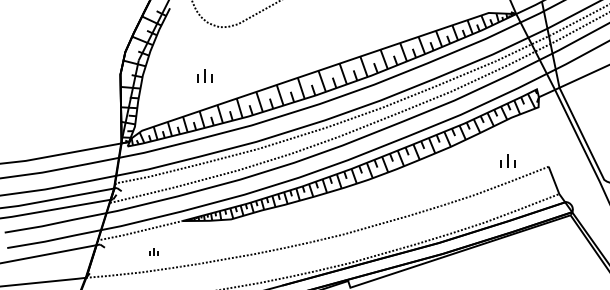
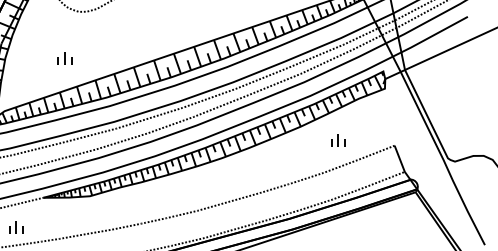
part: (507, 160) -> (337, 139), moved
part: (153, 251) -> (15, 227), size x1.67

